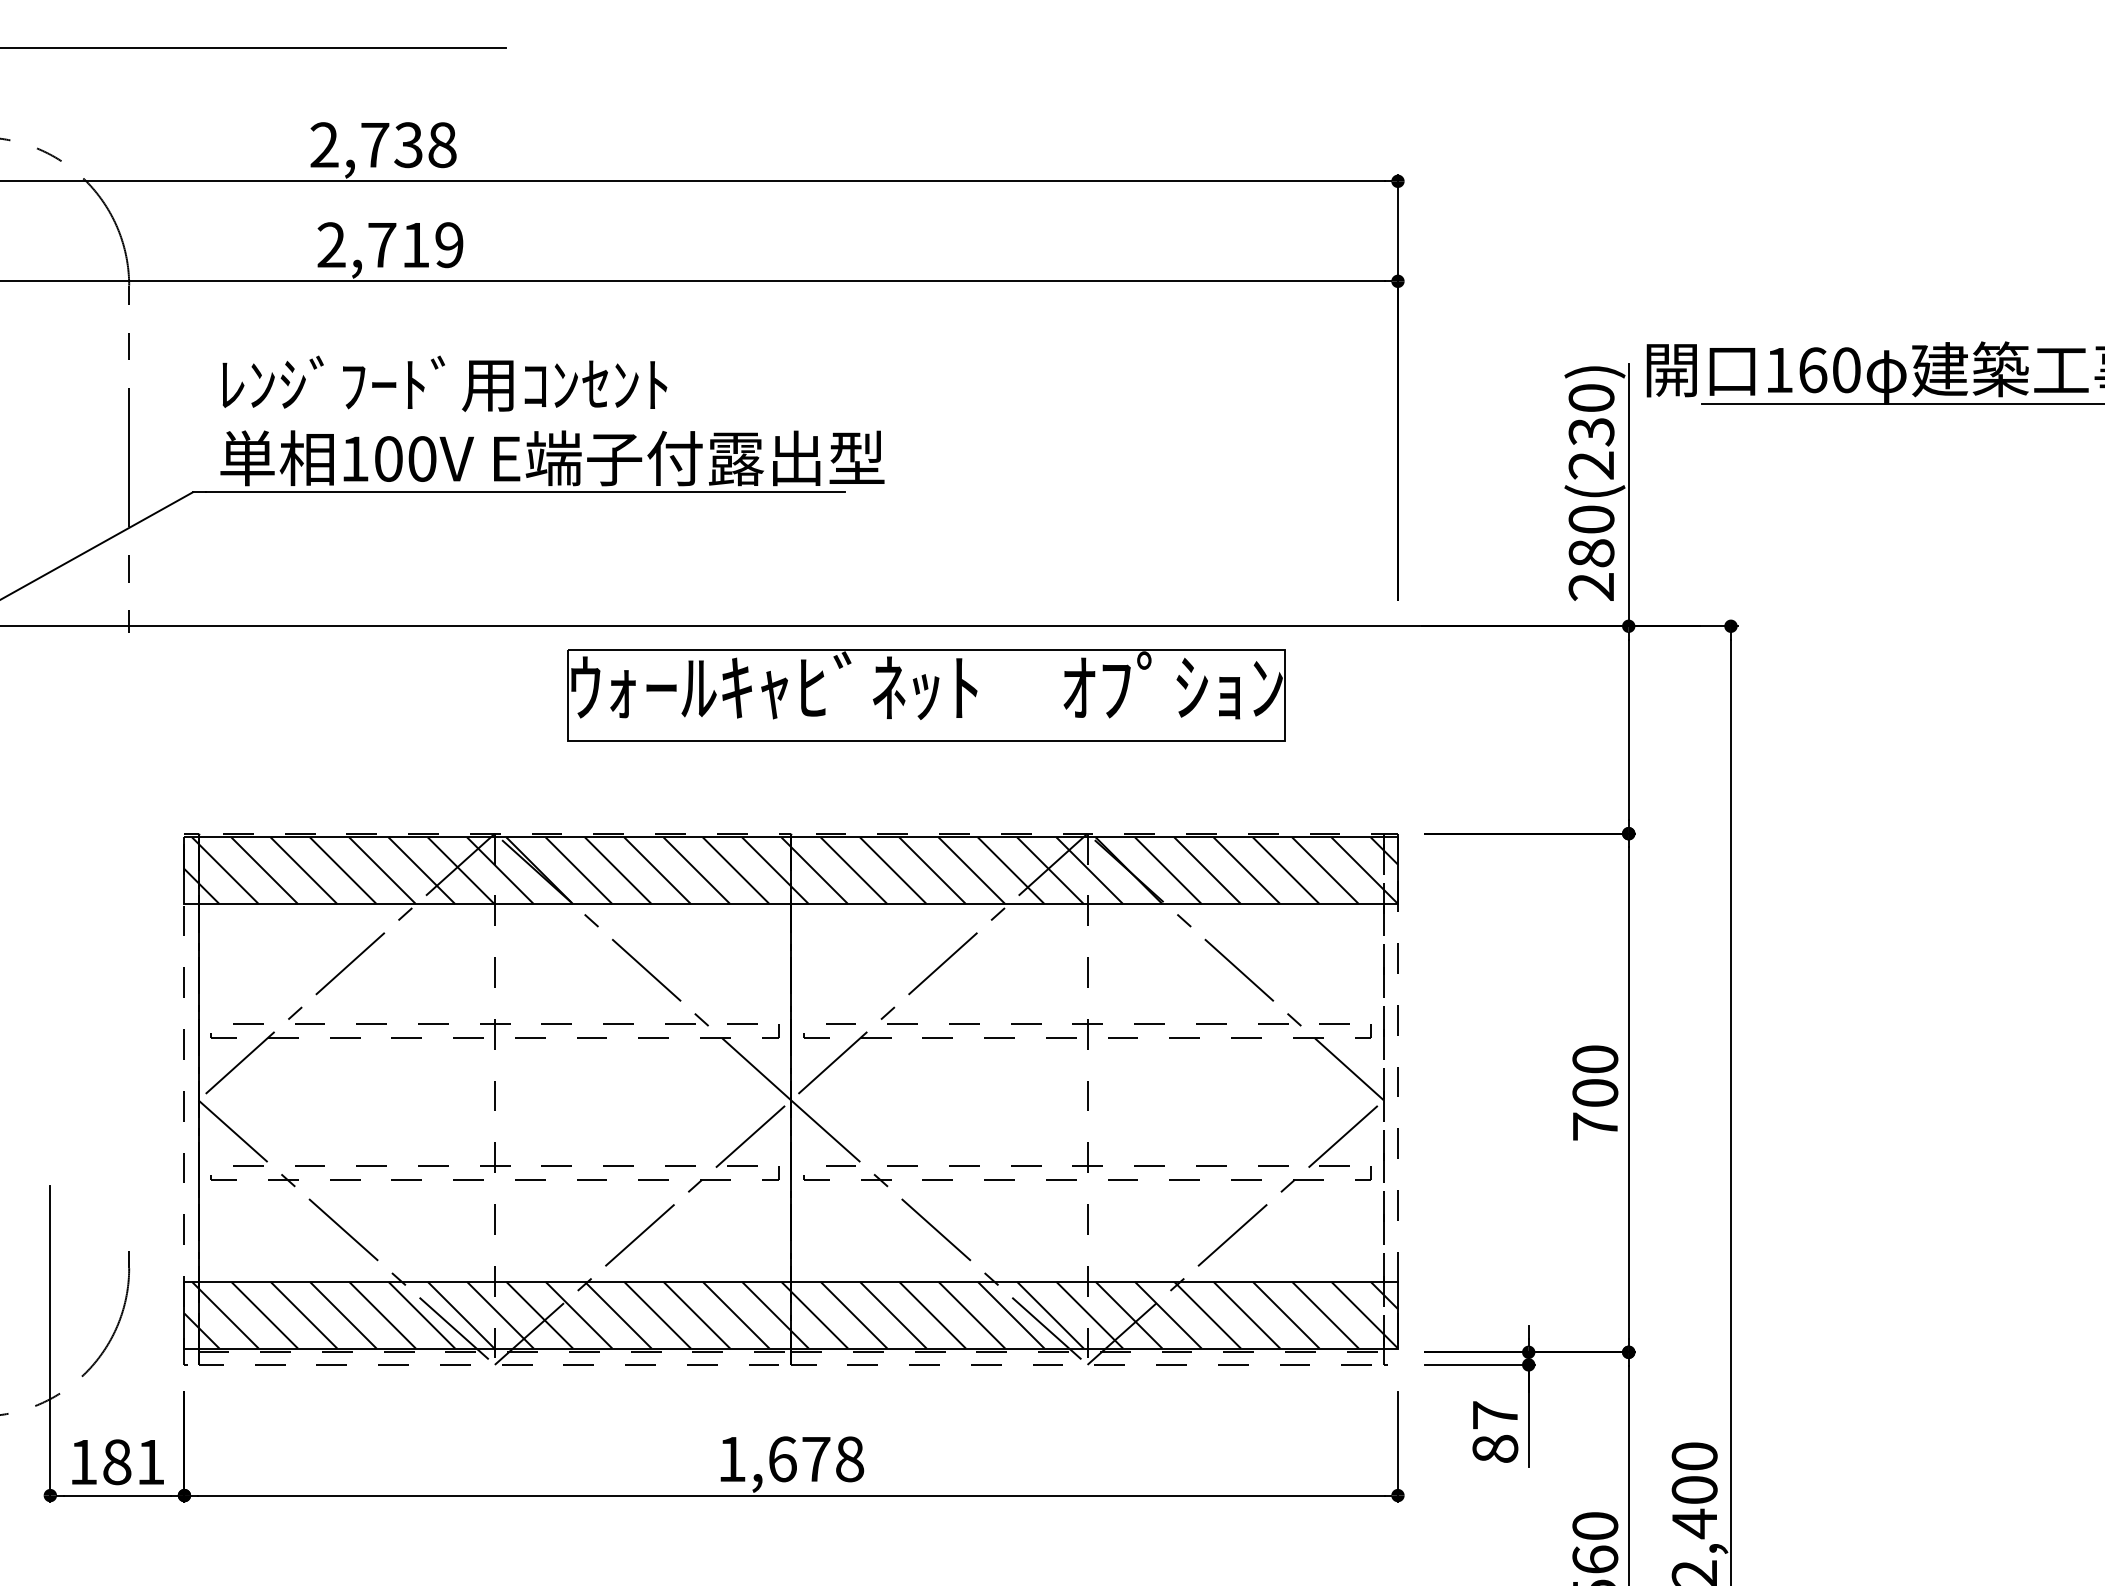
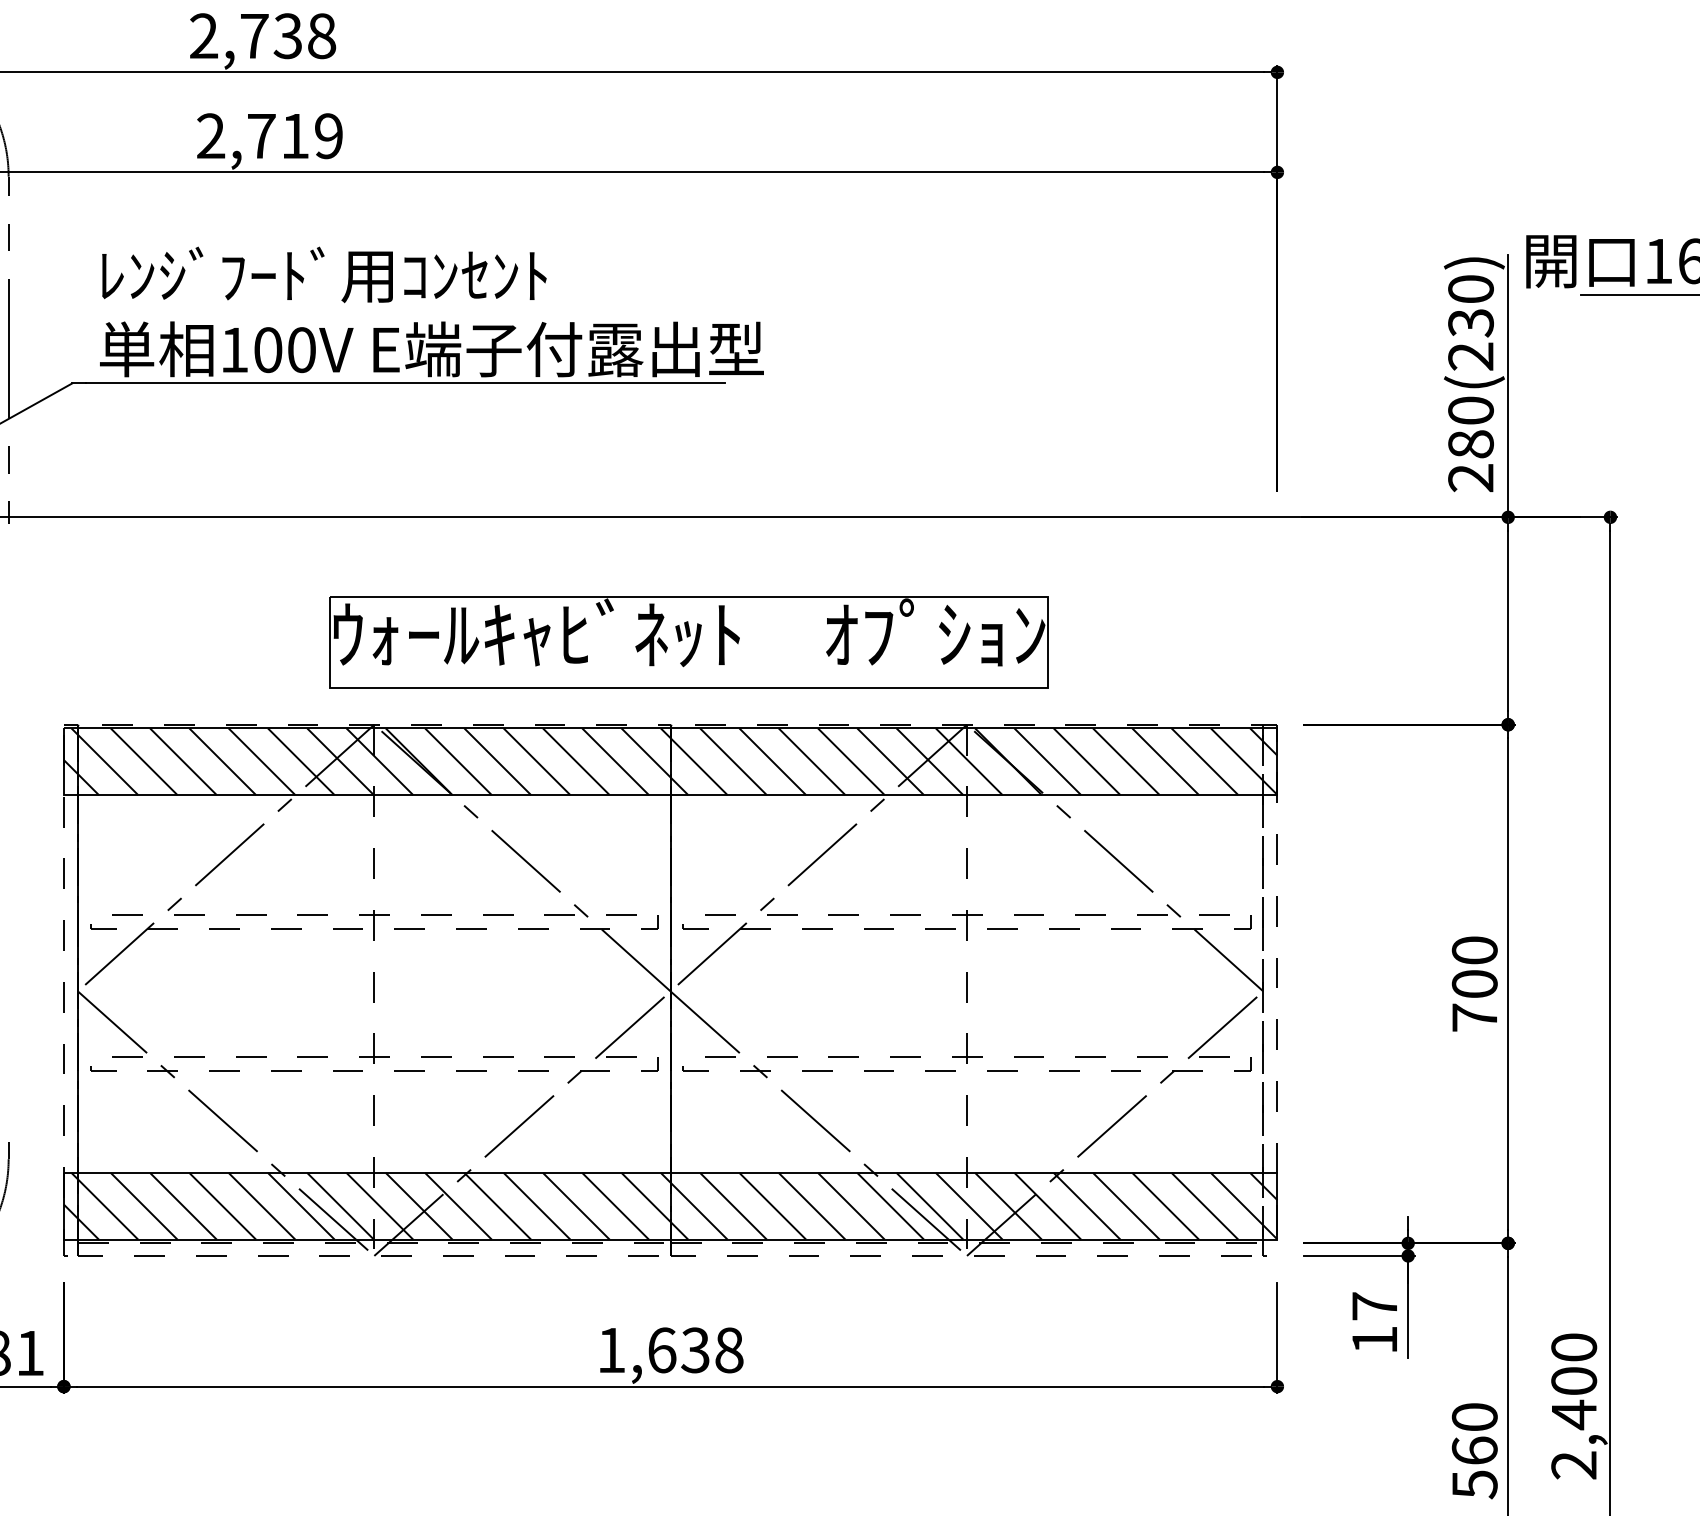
part: (926, 695) -> (688, 642), moved
text: (1495, 1448) -> (1374, 1339), 87 -> 17
text: (815, 1459) -> (694, 1350), 1,678 -> 1,638

